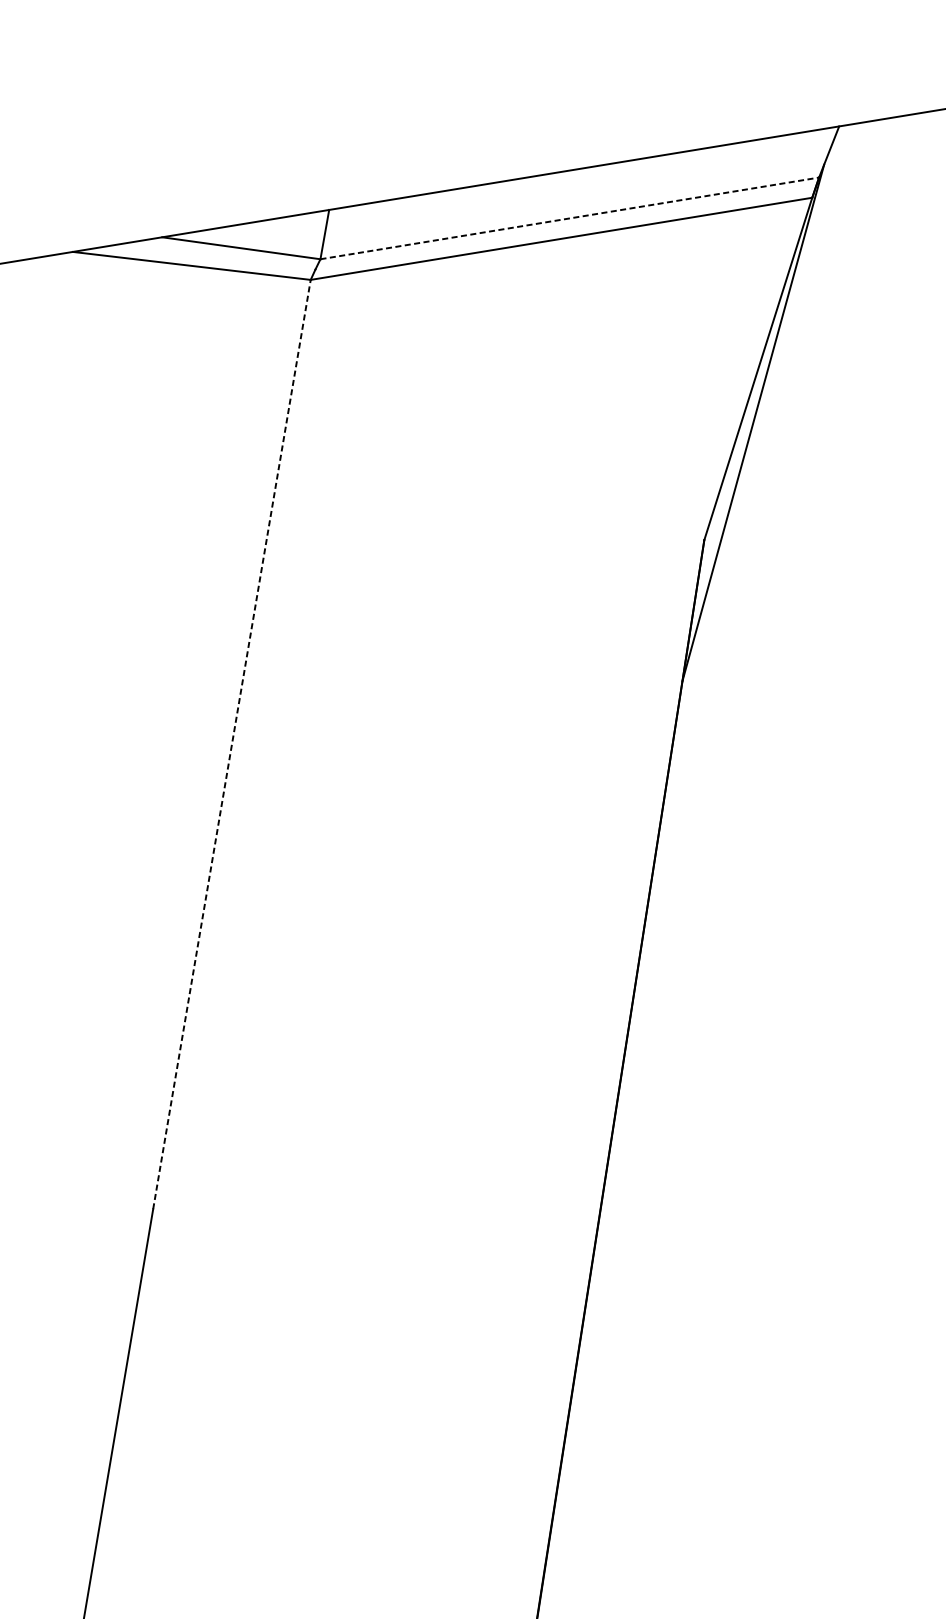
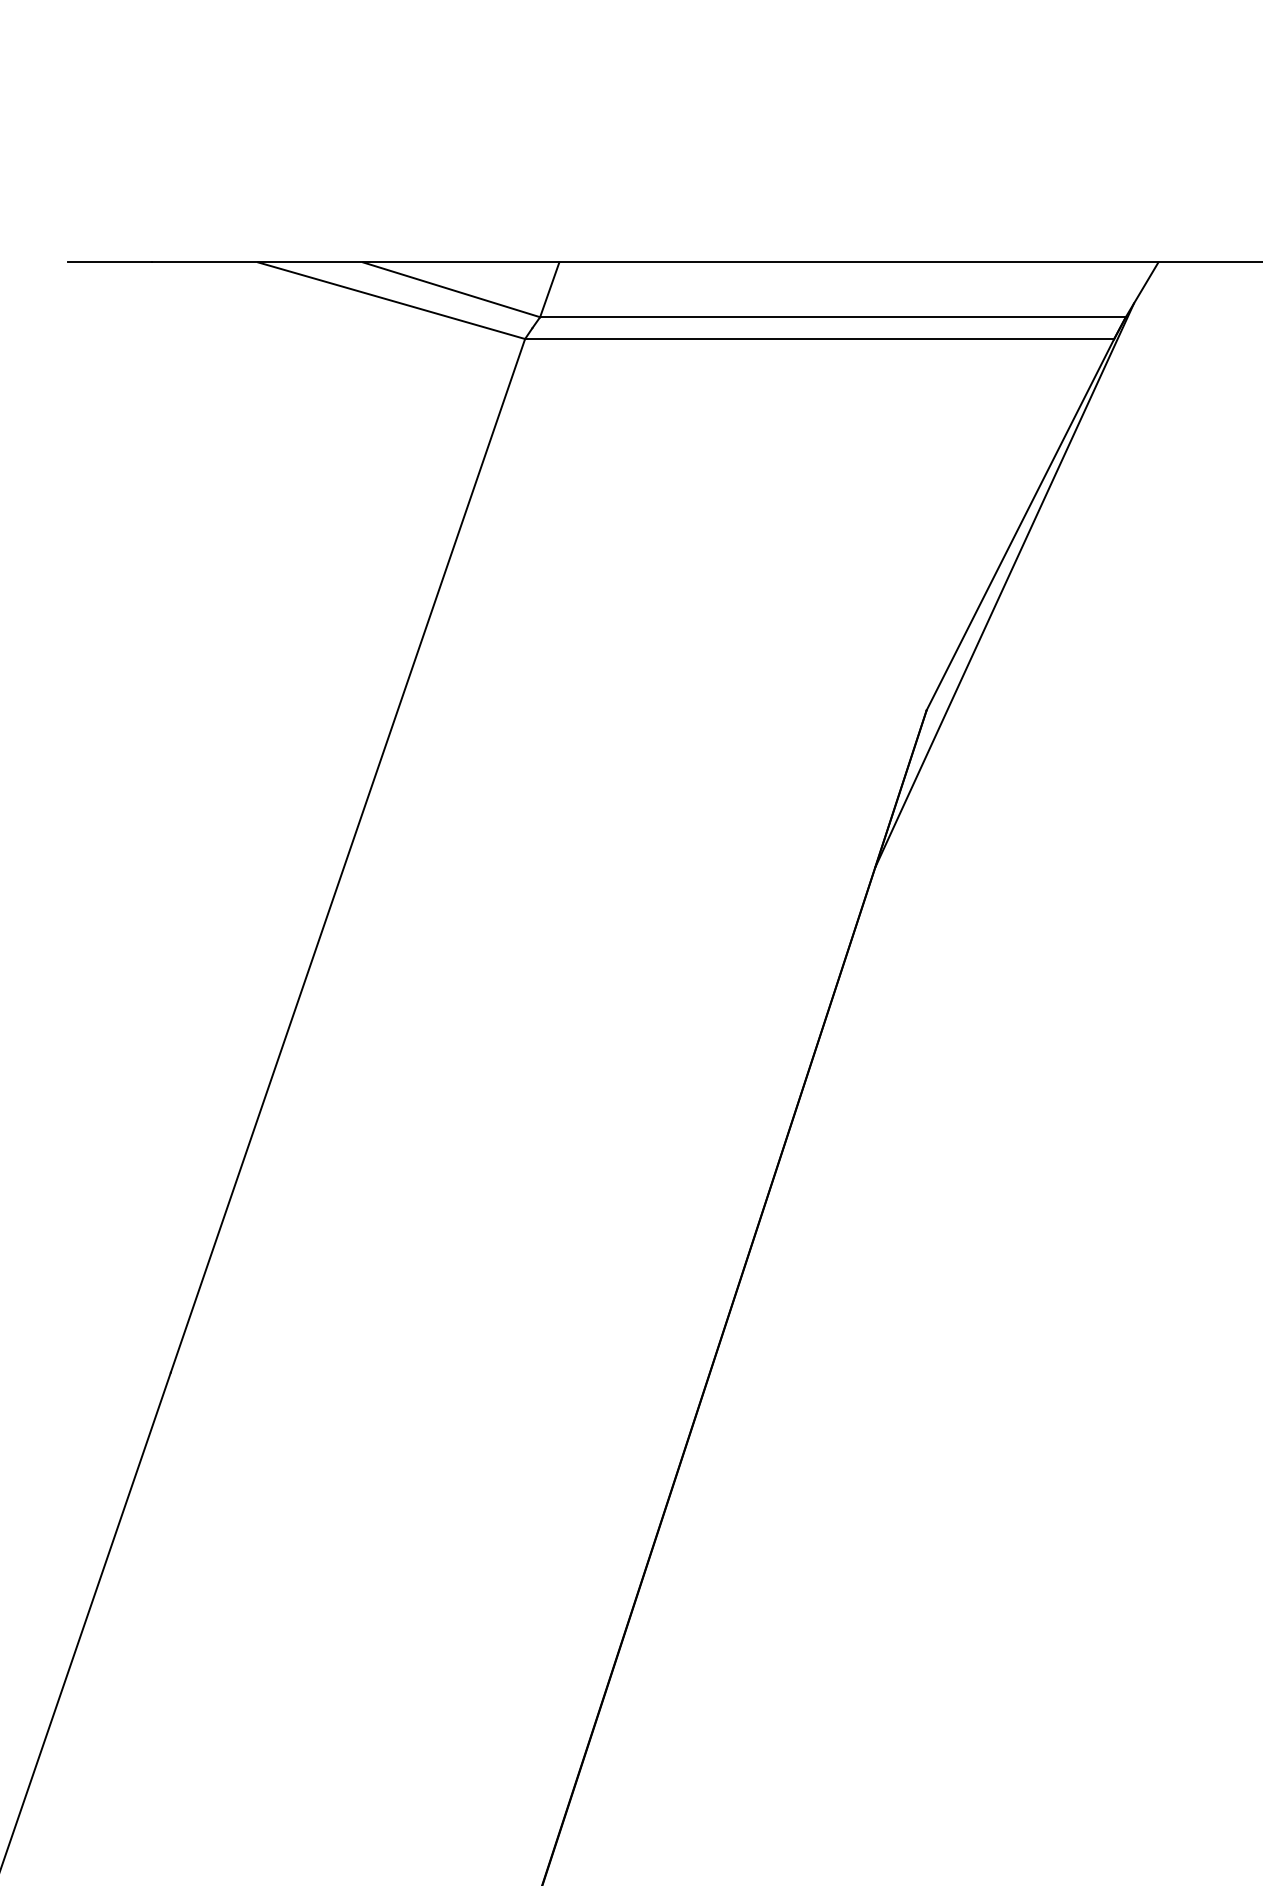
line: (569, 218) -> (832, 317), dashed -> solid
line: (232, 744) -> (348, 855), dashed -> solid

